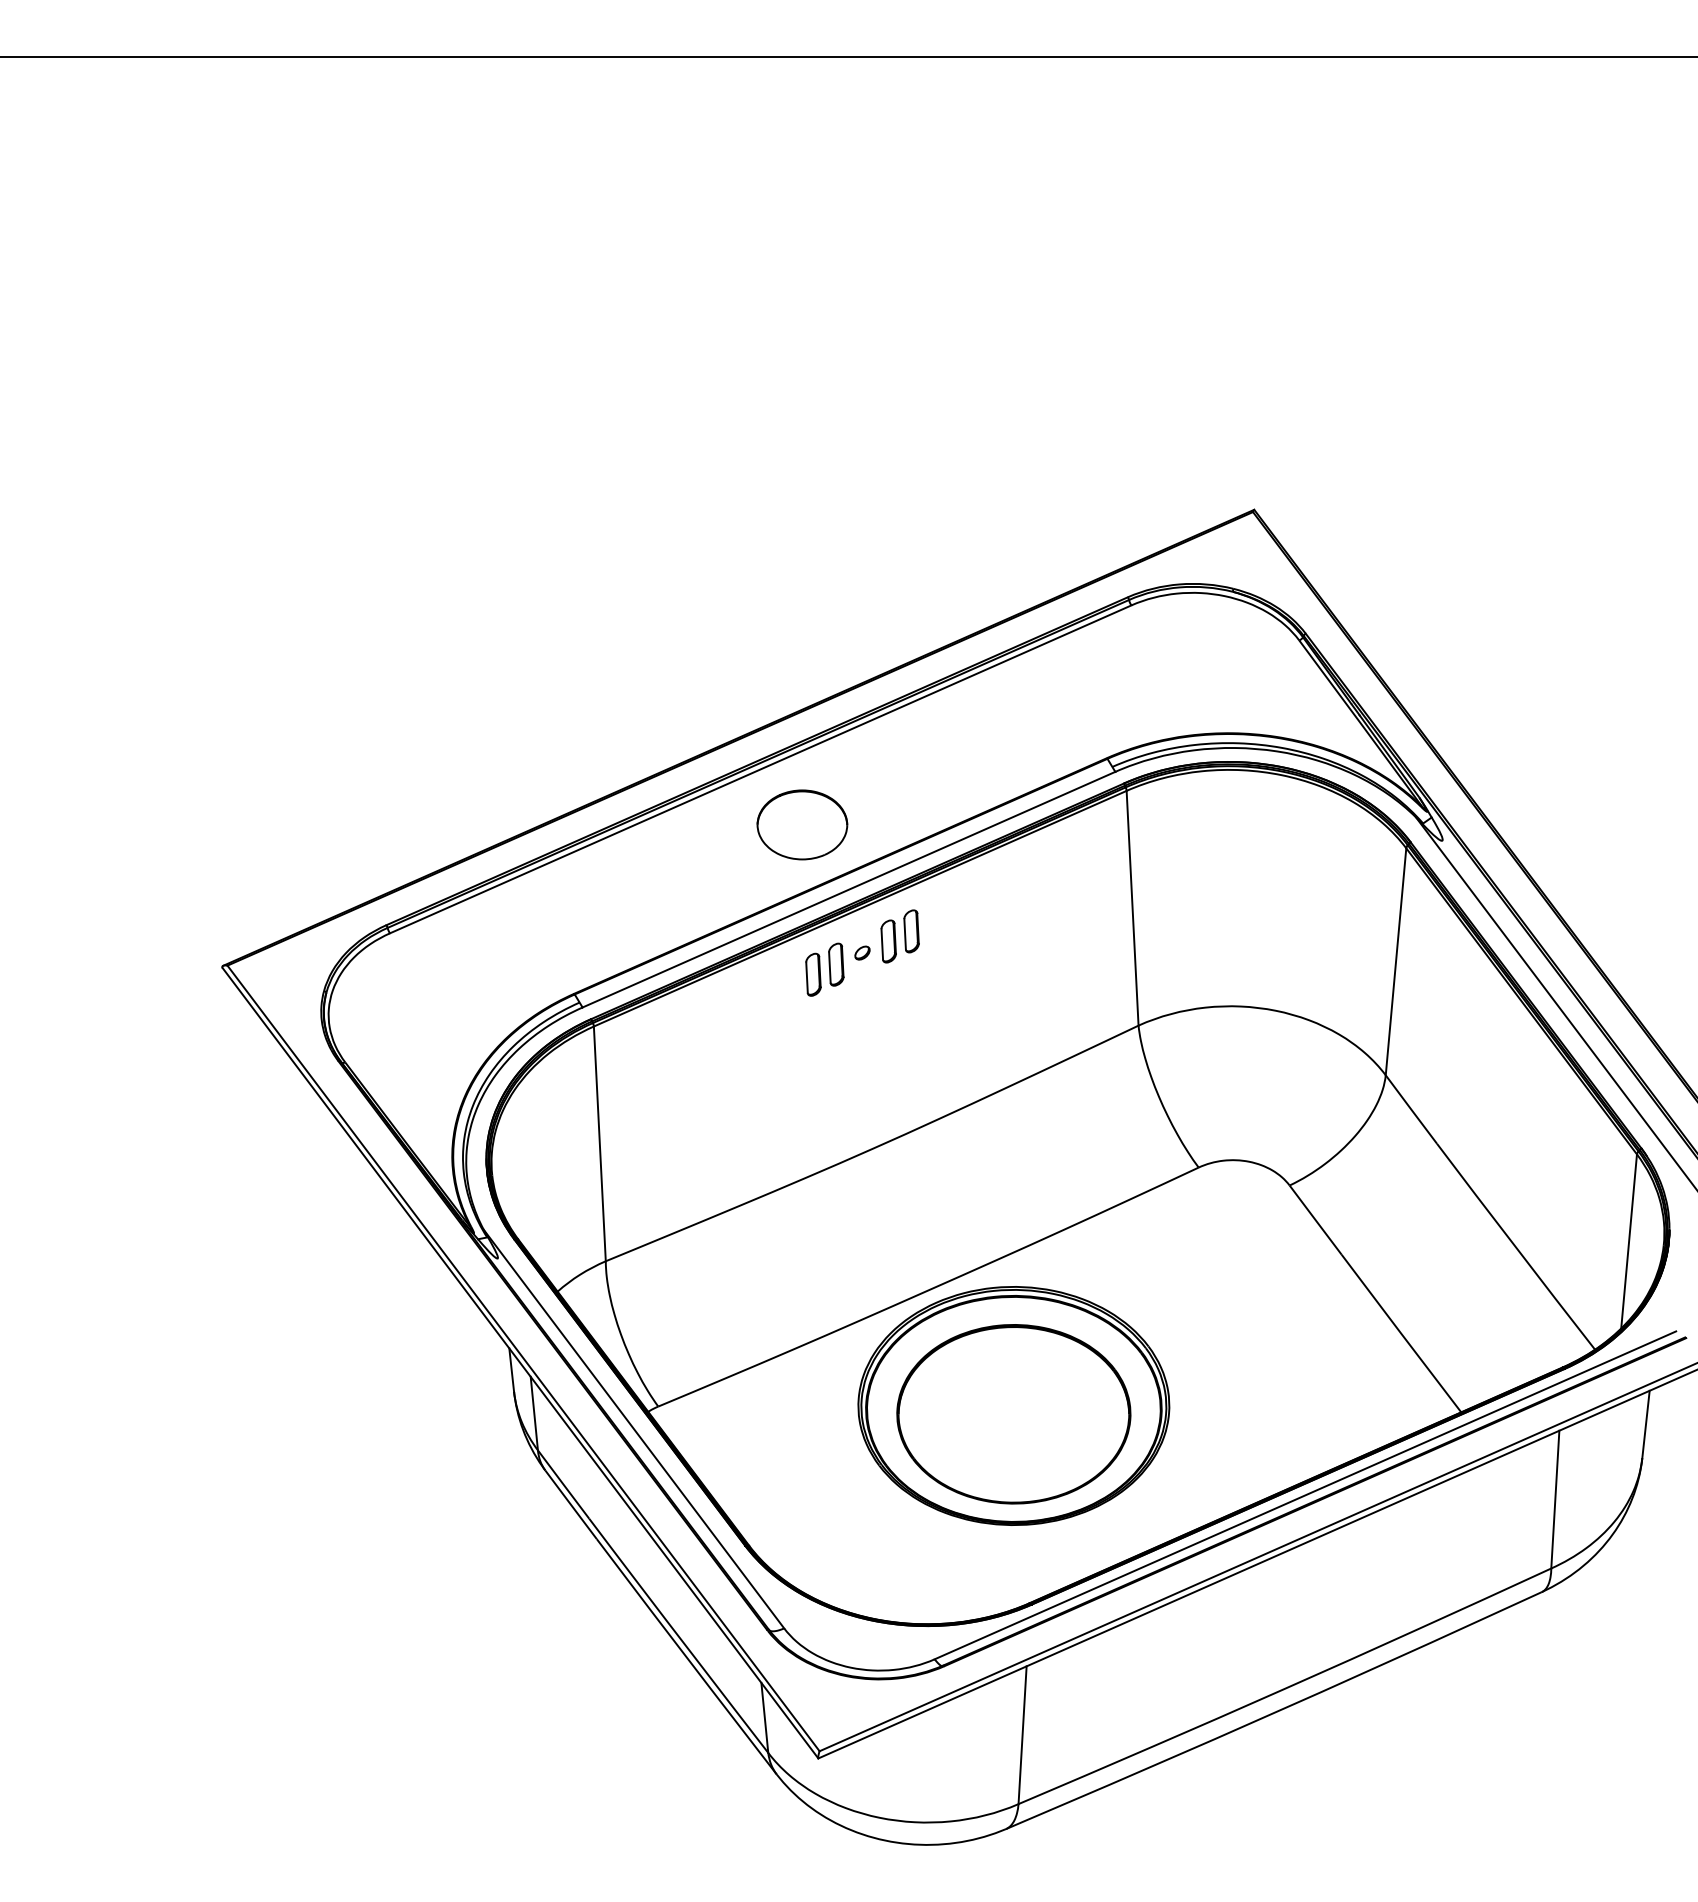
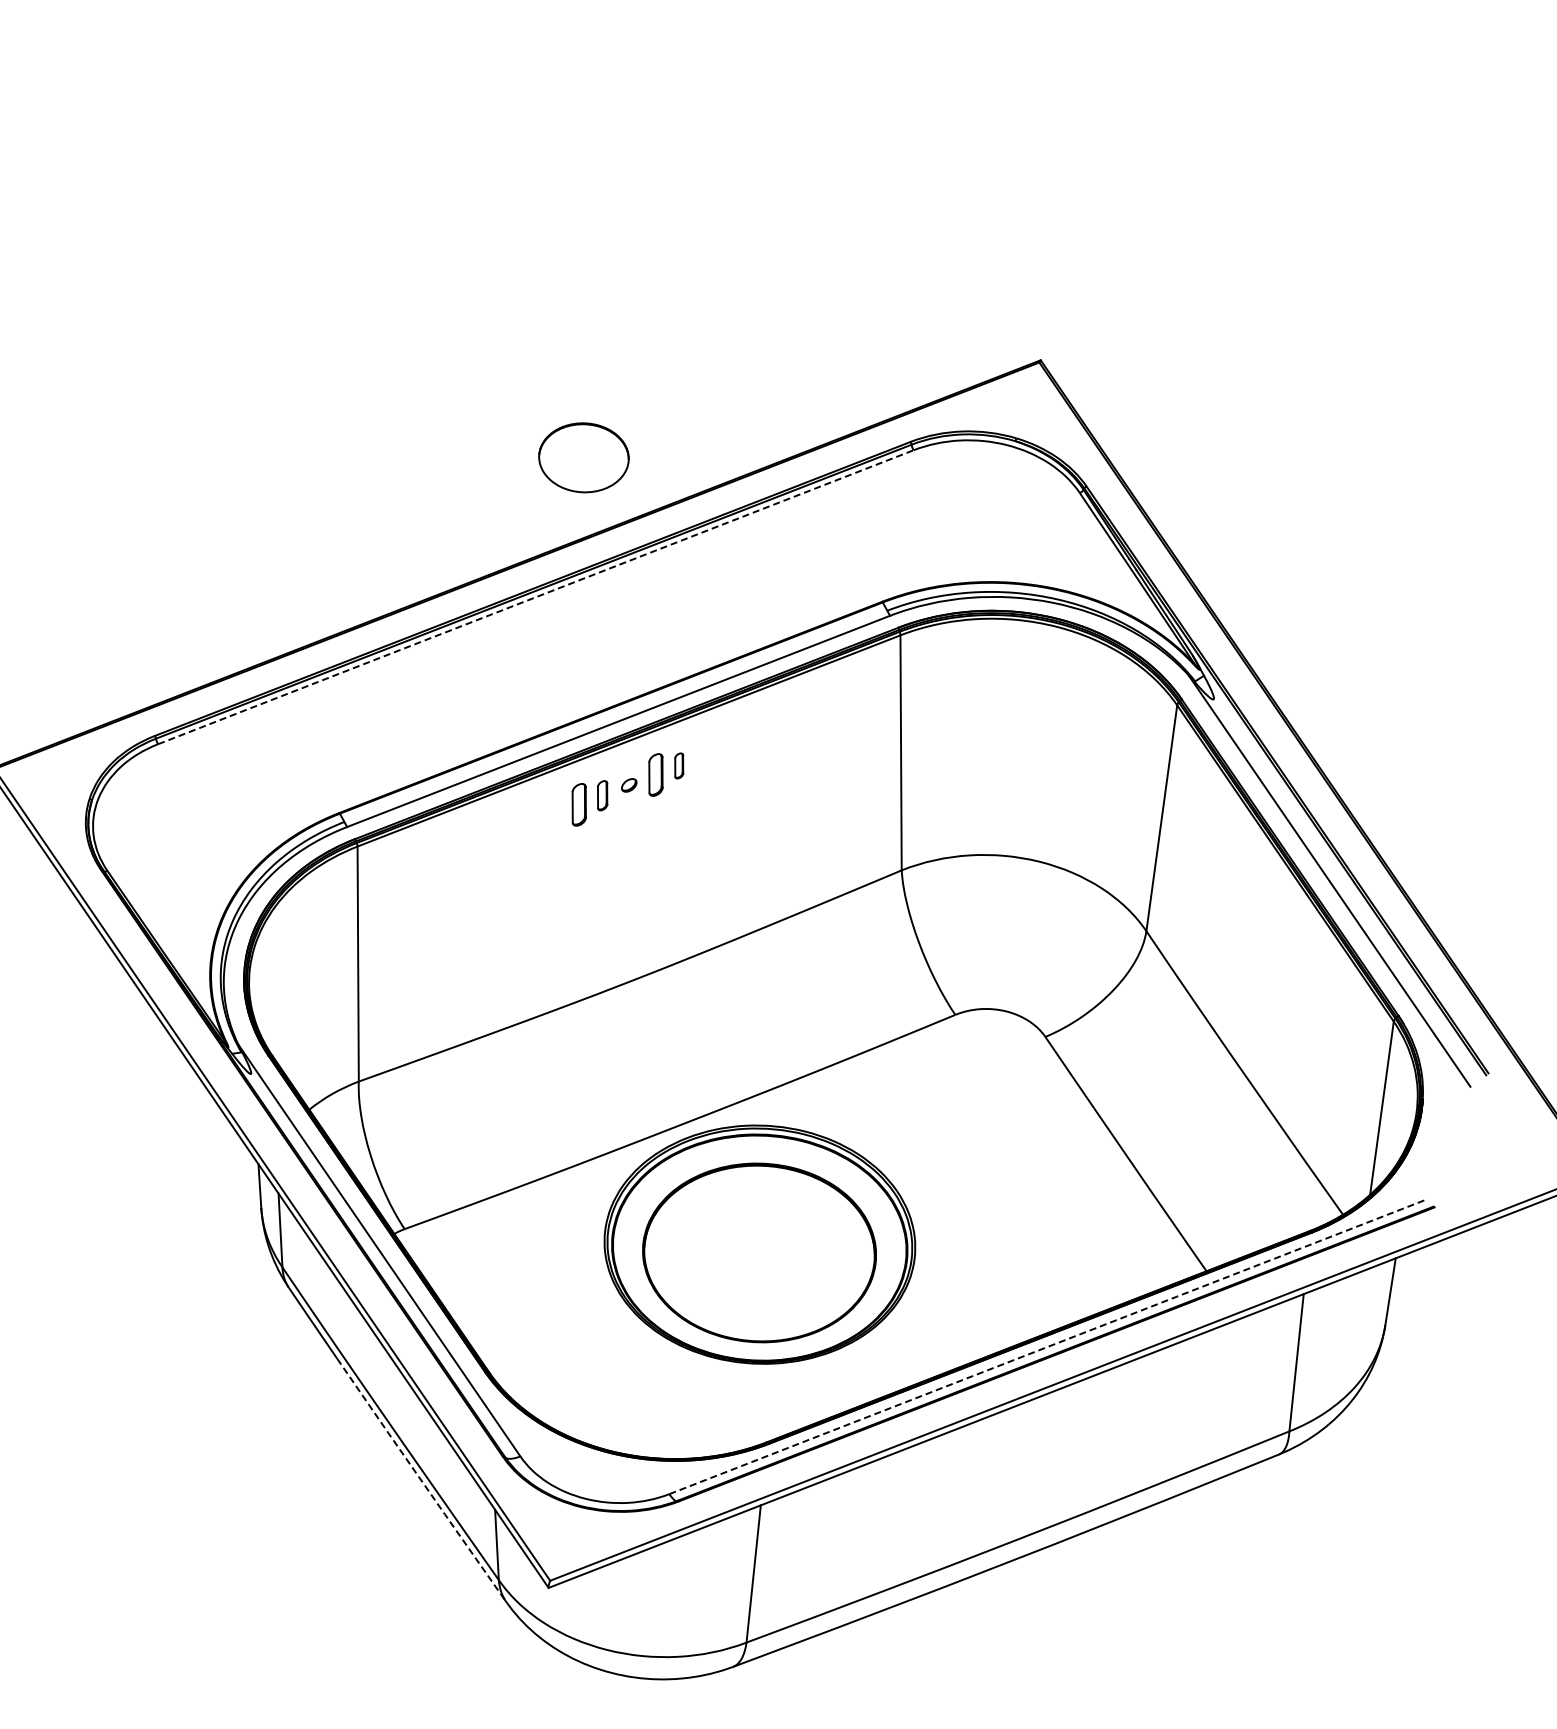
line: (761, 769) -> (536, 597), solid -> dashed
part: (802, 824) -> (584, 457), moved
part: (911, 931) -> (679, 766), size x0.6
part: (836, 964) -> (602, 795), size x0.7
line: (1305, 1495) -> (1047, 1347), solid -> dashed
line: (686, 1657) -> (421, 1481), solid -> dashed

